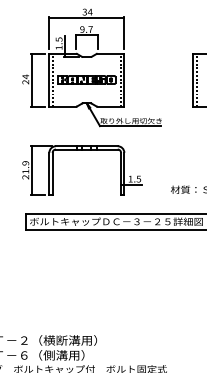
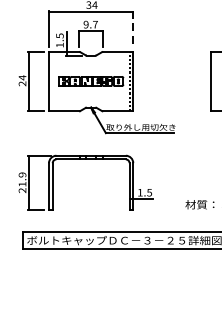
line: (124, 33) -> (133, 29), solid -> dashed
line: (52, 79) -> (52, 80), removed
line: (196, 79) -> (214, 80), removed

